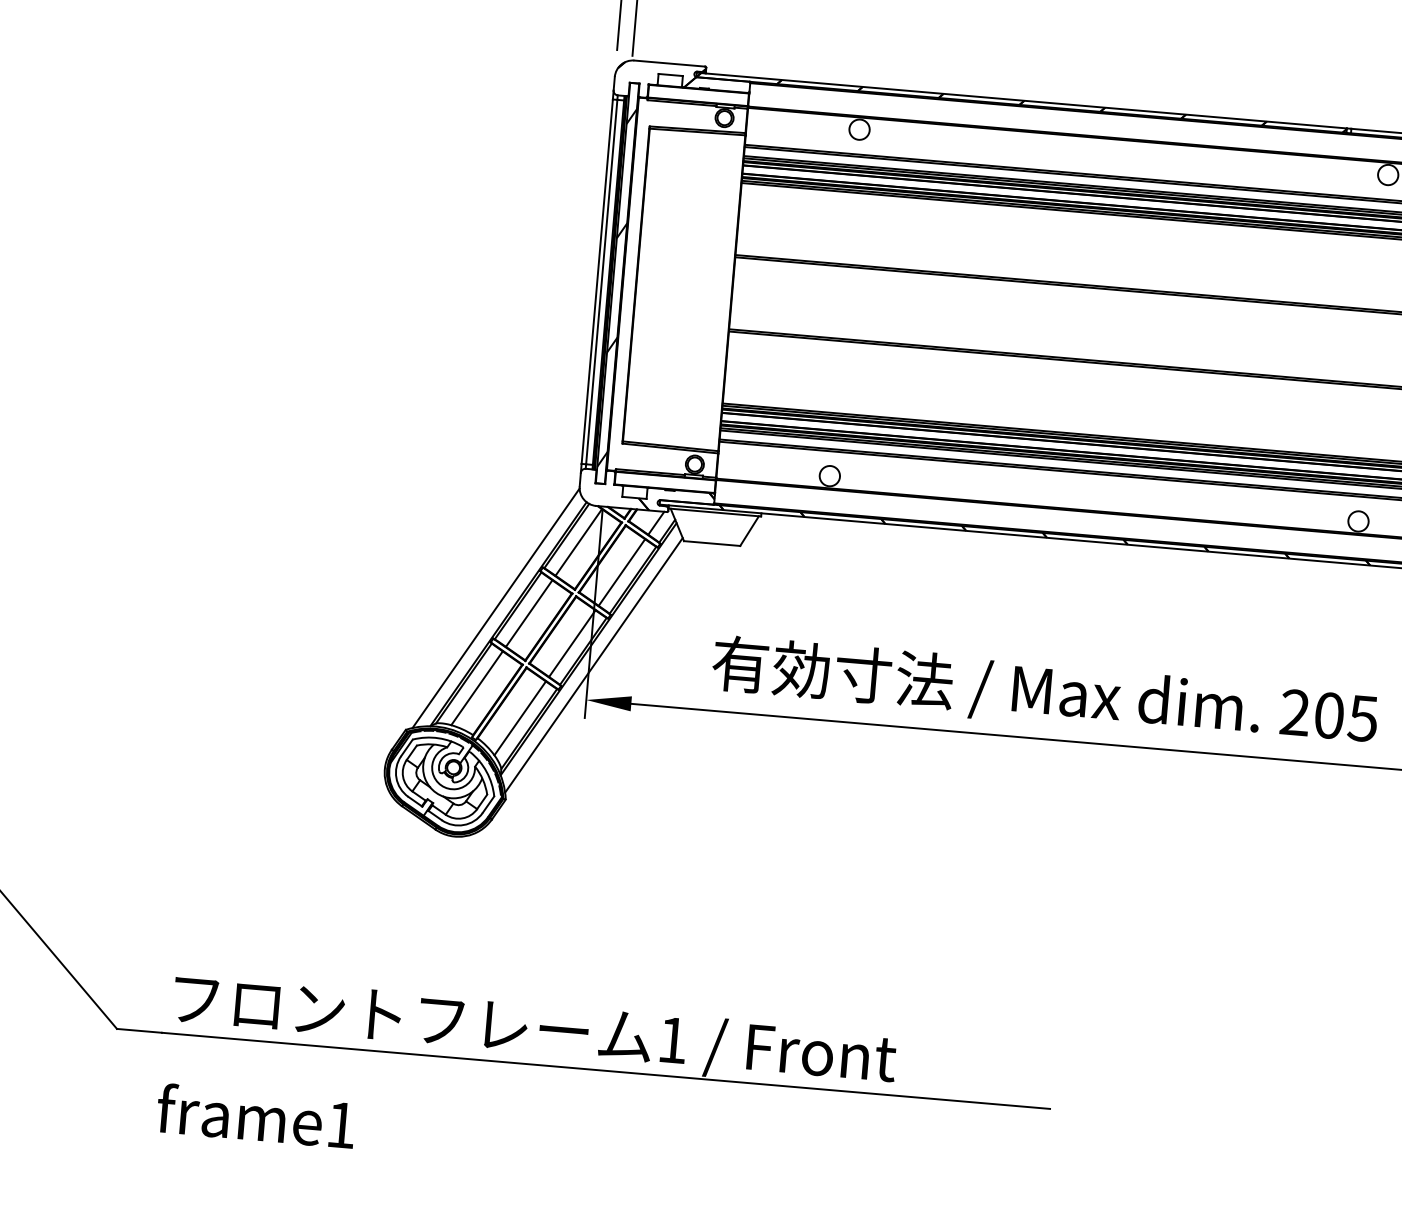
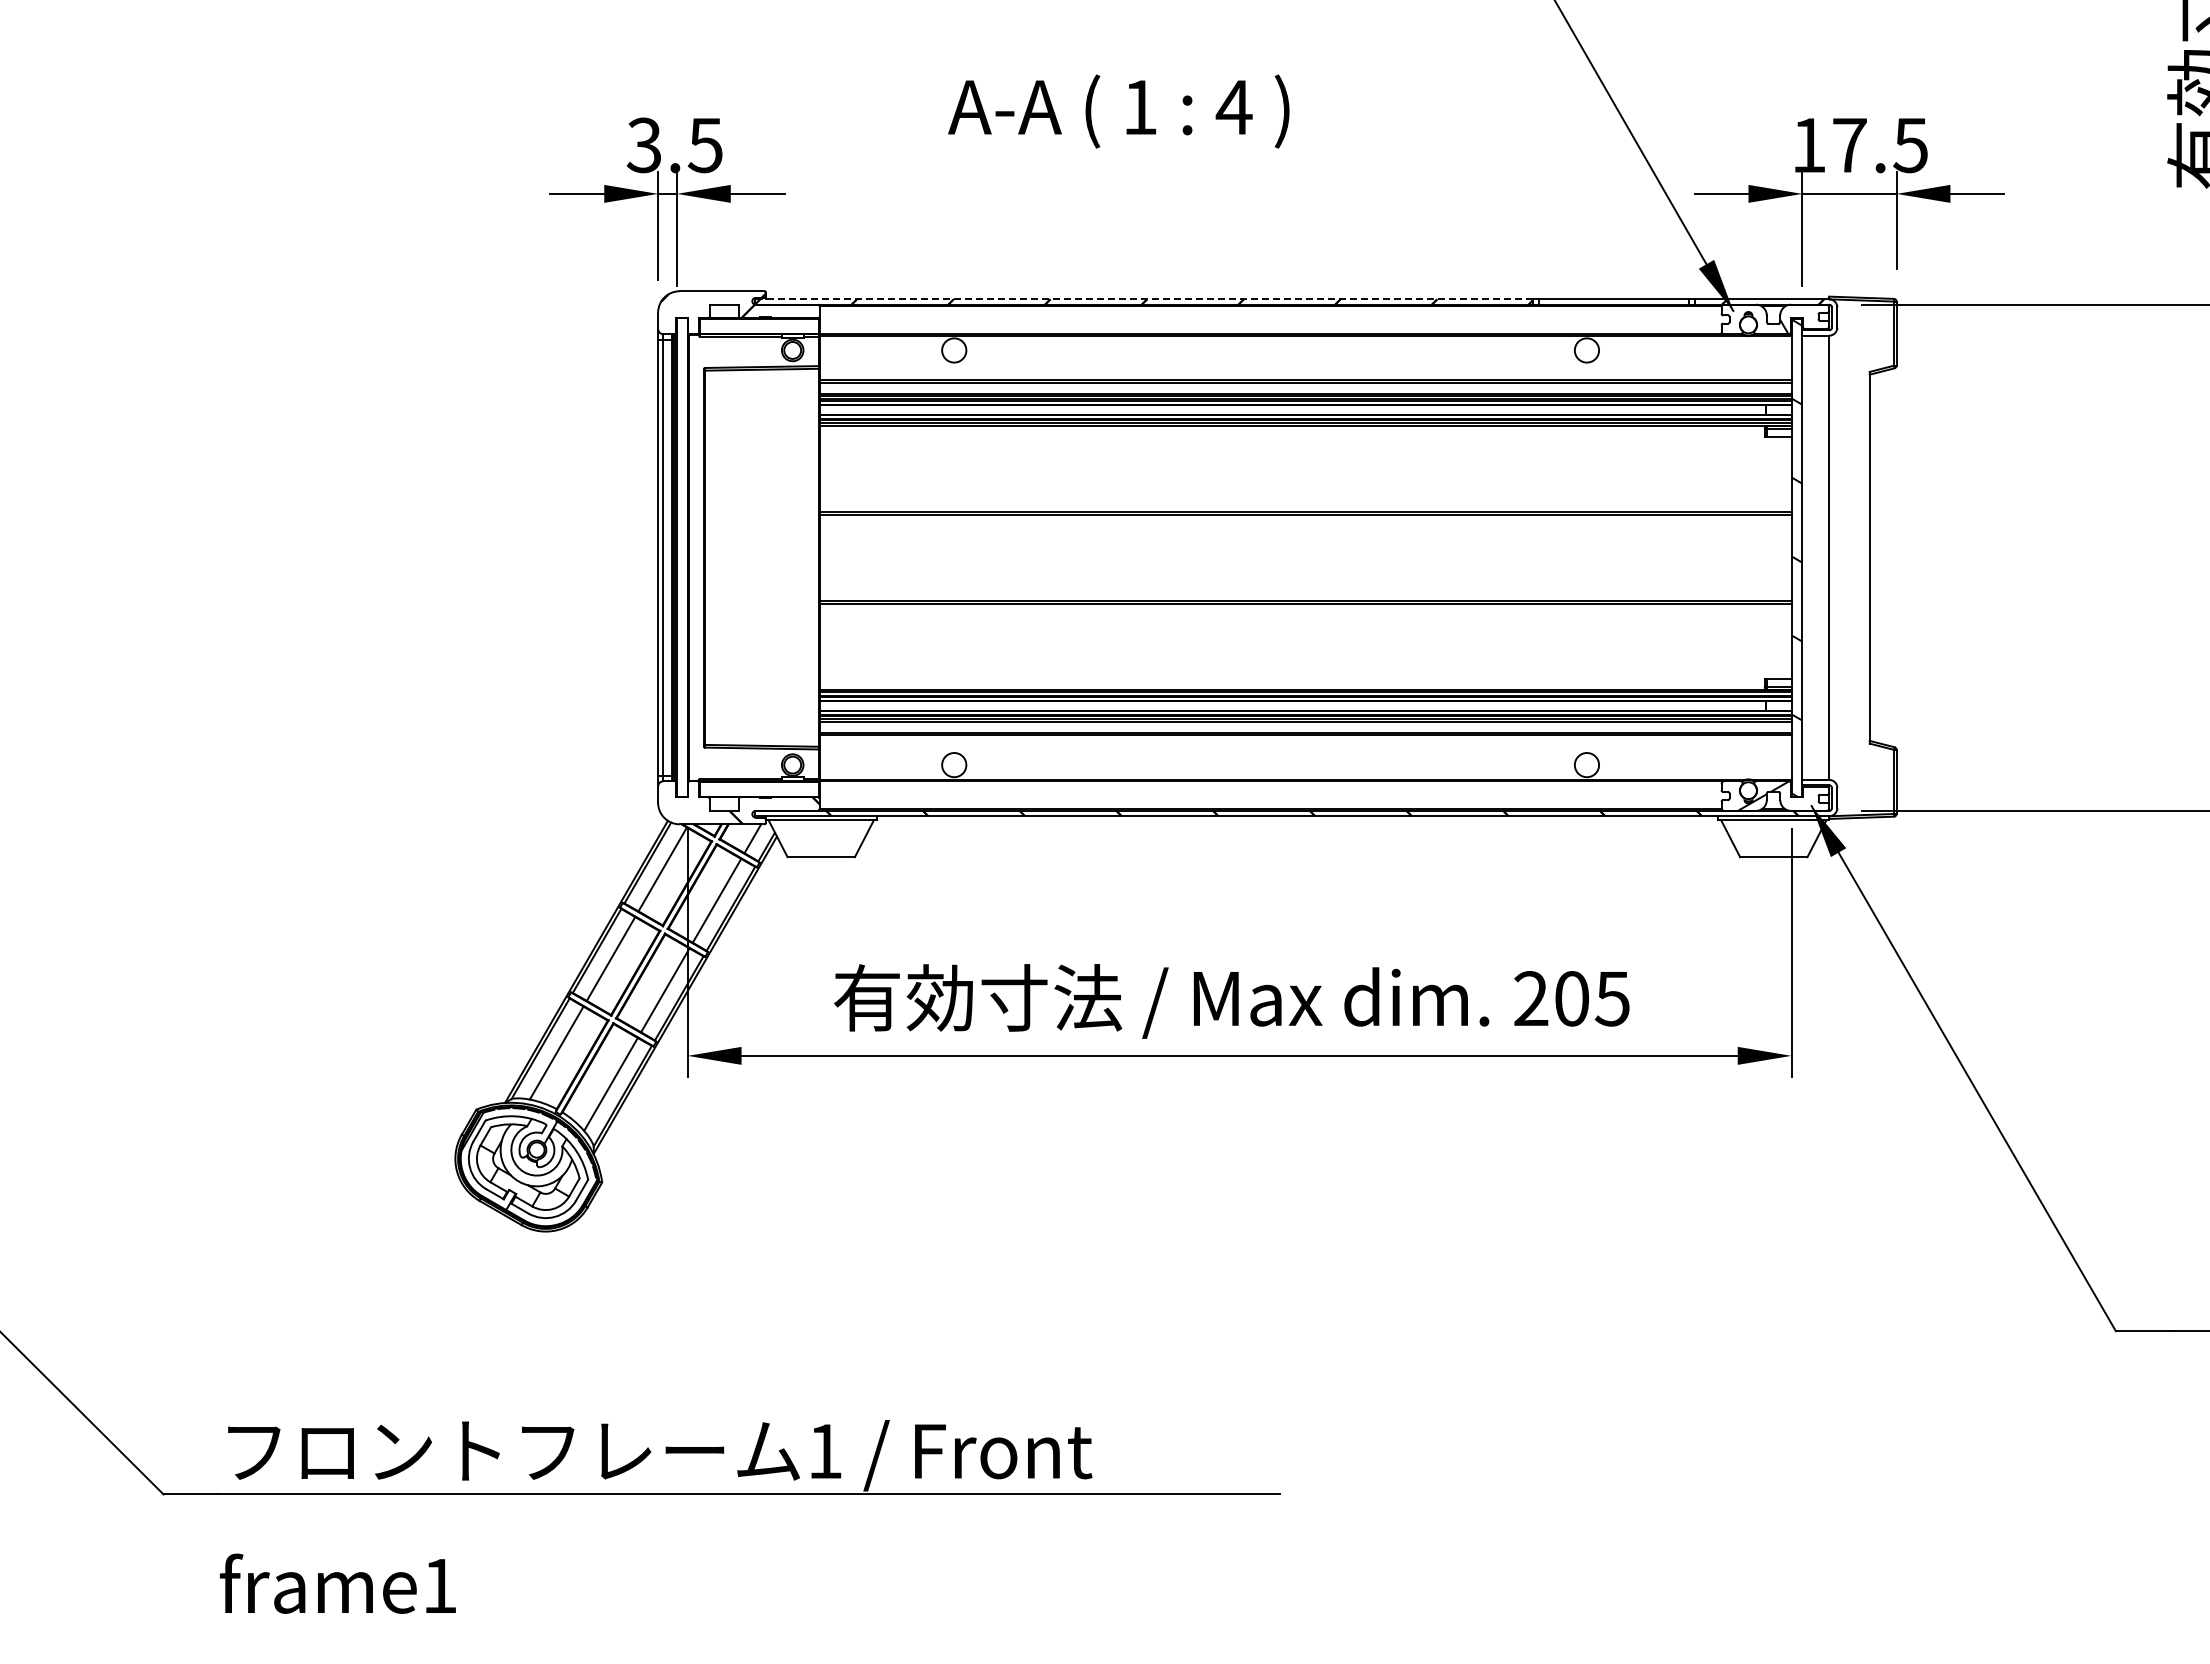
line: (1021, 100) -> (1143, 299), solid -> dashed
hatch: (616, 287) -> (681, 562), removed
line: (496, 607) -> (571, 955), removed
line: (593, 664) -> (692, 1013), removed

